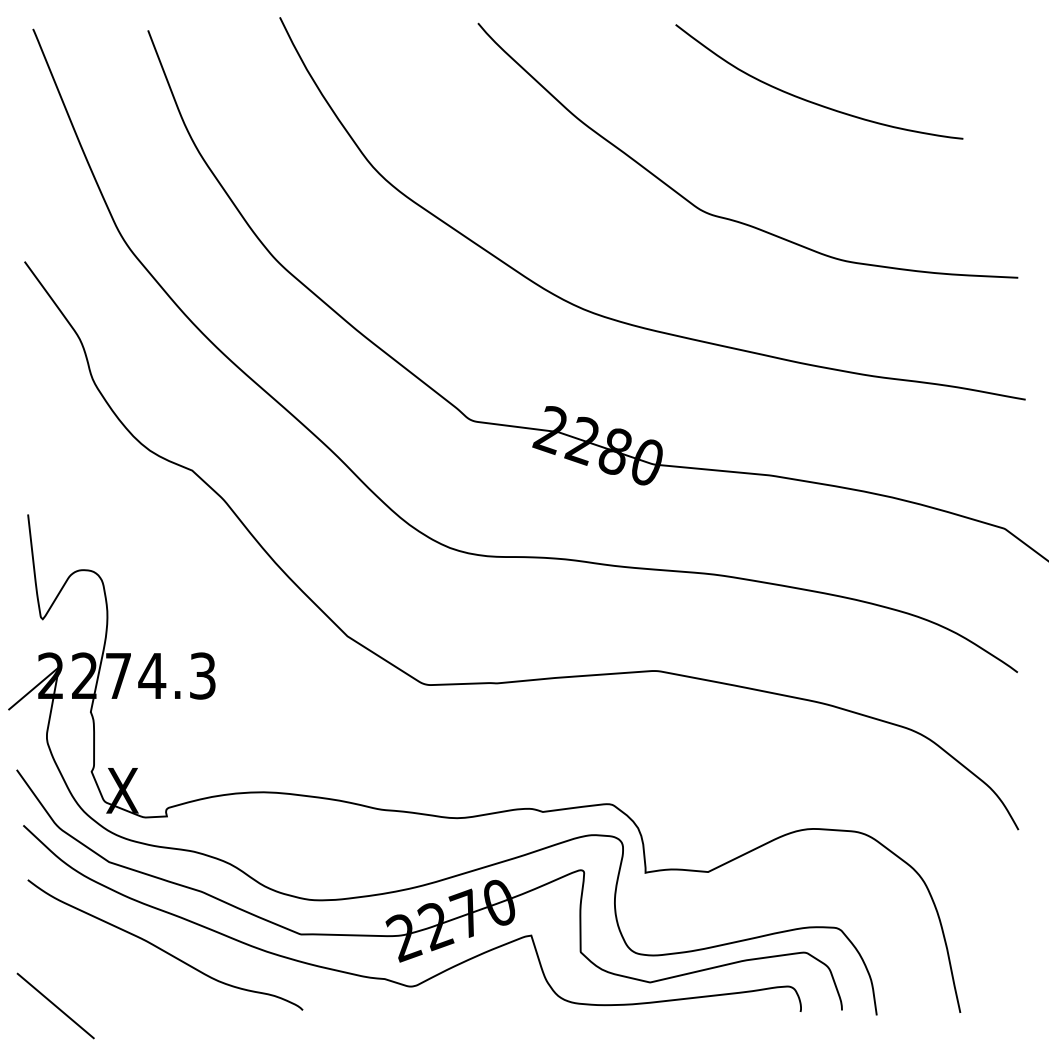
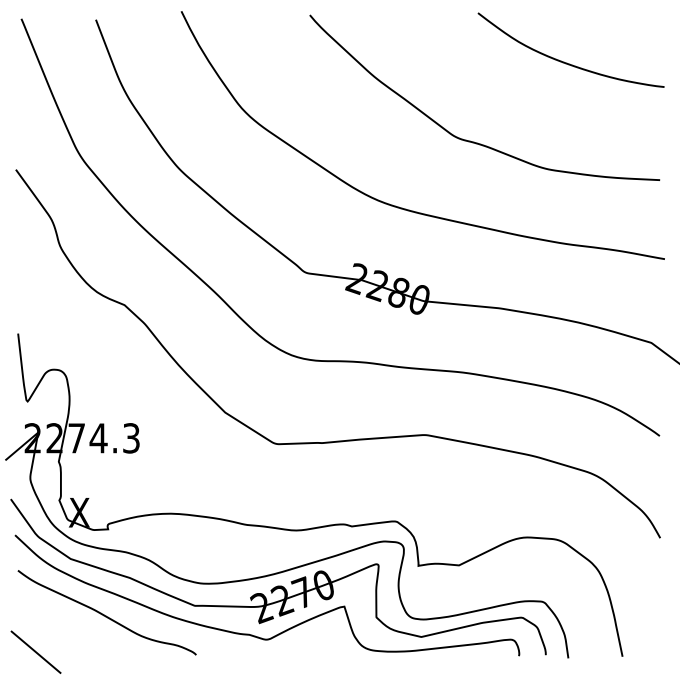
curve: (813, 100) -> (567, 62), moved

